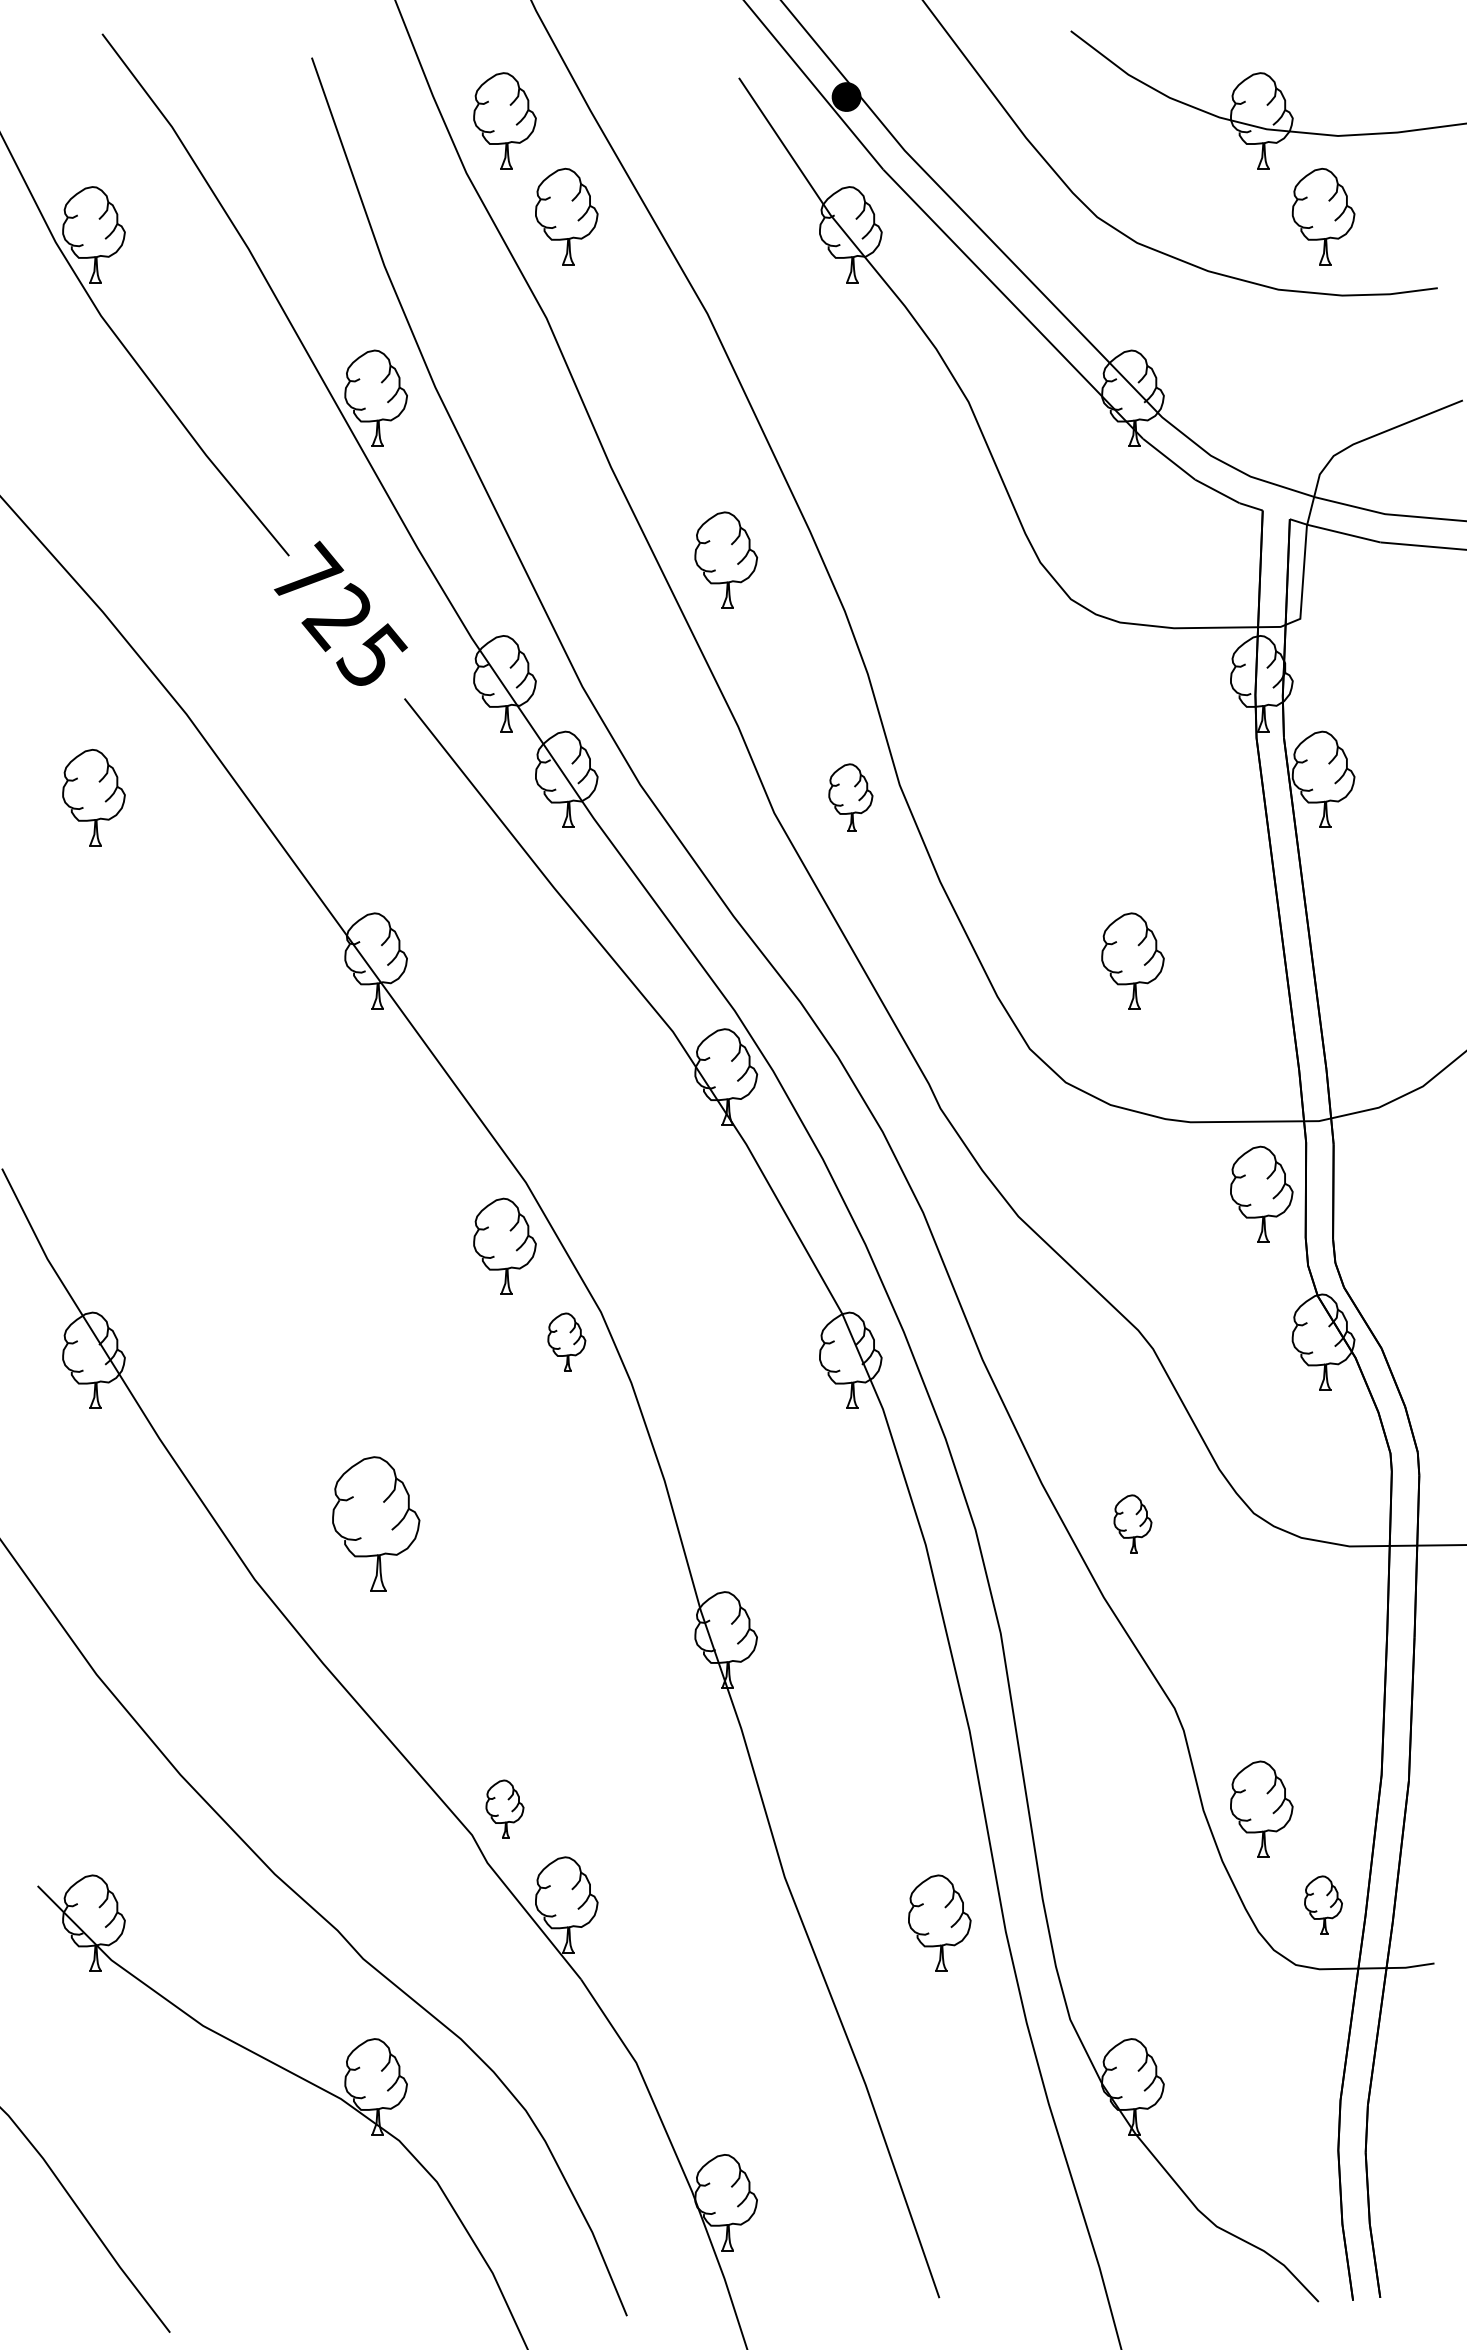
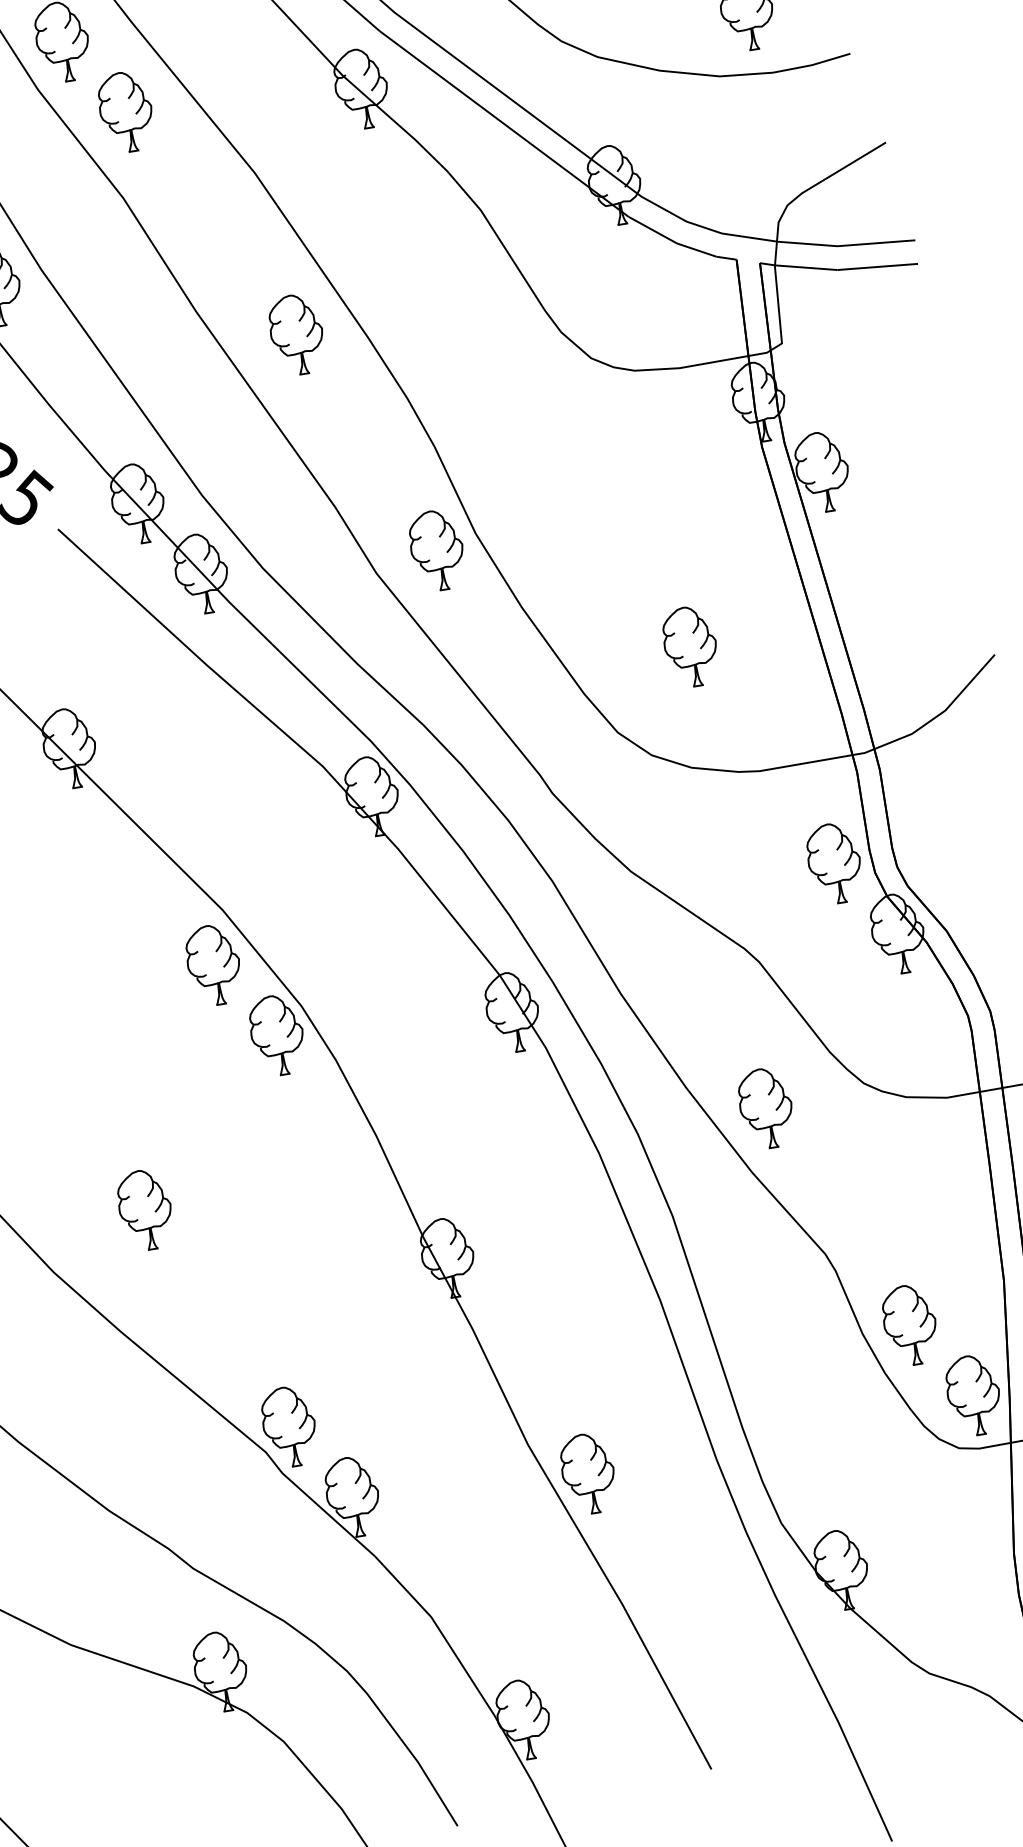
part: (726, 559) -> (297, 334), moved
part: (850, 797) -> (437, 550), size x1.43
part: (1261, 1193) -> (834, 862), moved
part: (566, 1341) -> (277, 1034), size x1.67
part: (375, 1523) -> (144, 1209), size x0.71
part: (1132, 1523) -> (765, 1108), size x1.67
part: (504, 1808) -> (288, 1426), size x1.67
part: (1323, 1904) -> (973, 1394), size x1.67
part: (939, 1922) -> (588, 1473), moved

